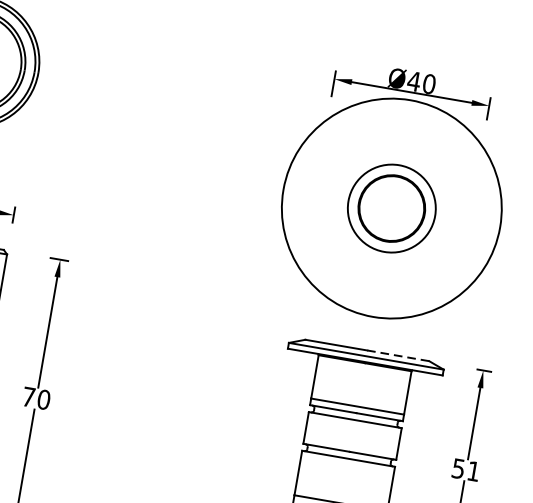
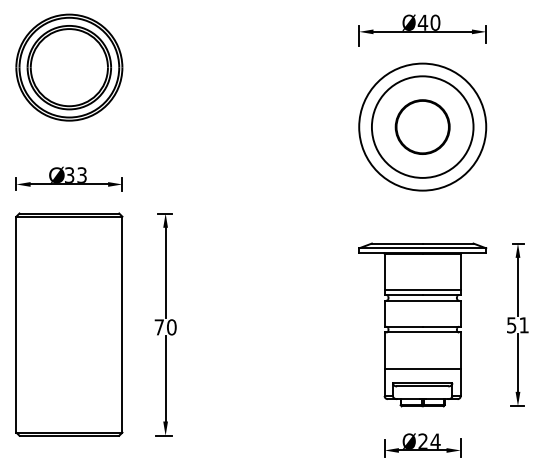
circle: (391, 207) -> (422, 126), size x0.71
circle: (391, 207) -> (422, 126), size x1.43
line: (397, 355) -> (447, 243), dashed -> solid

